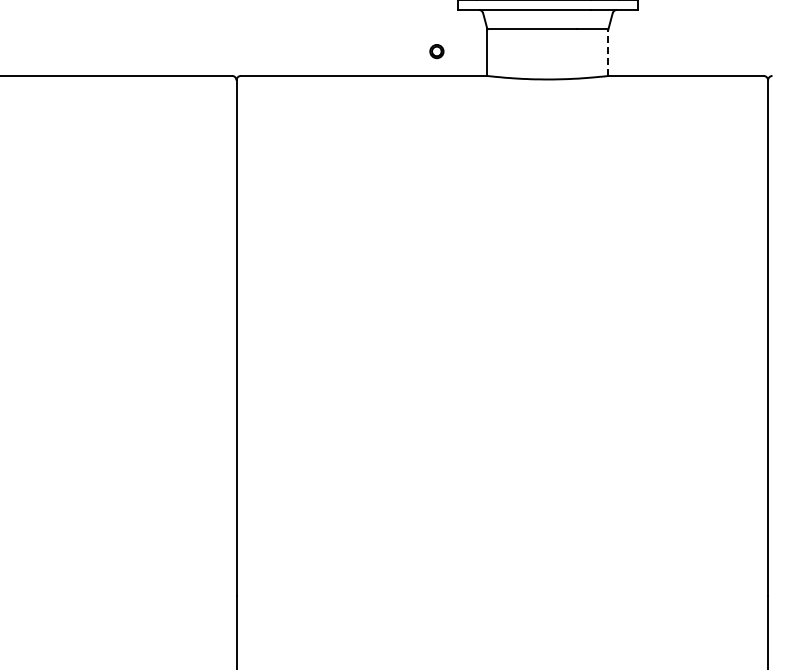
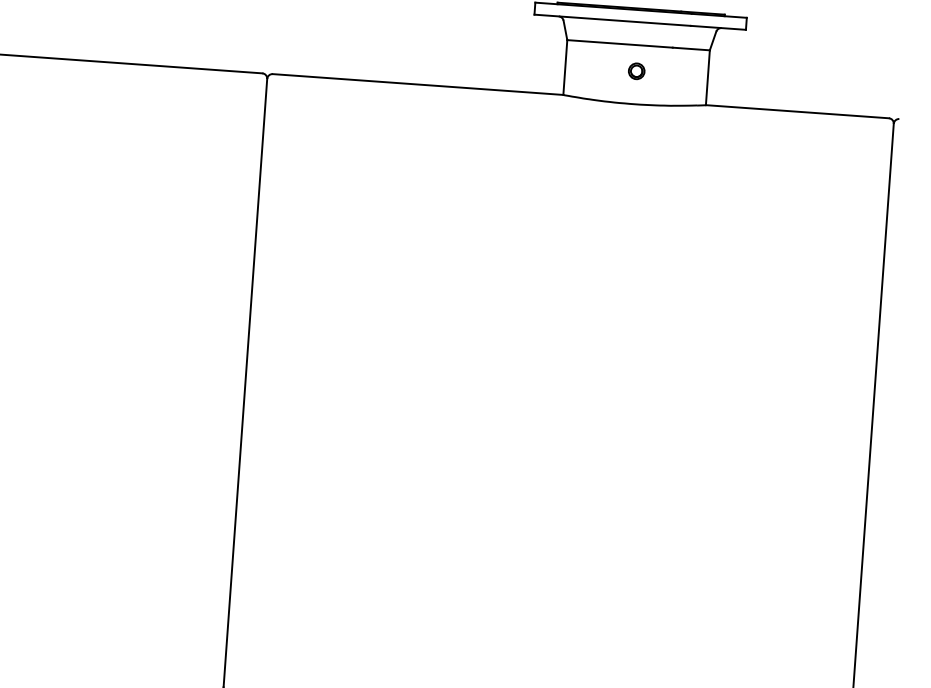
part: (436, 51) -> (636, 71), moved
line: (608, 52) -> (708, 77), dashed -> solid

